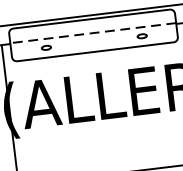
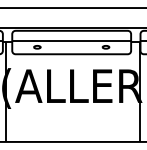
line: (92, 32) -> (71, 40), dashed -> solid

